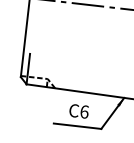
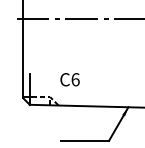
text: (78, 111) -> (69, 79), moved

